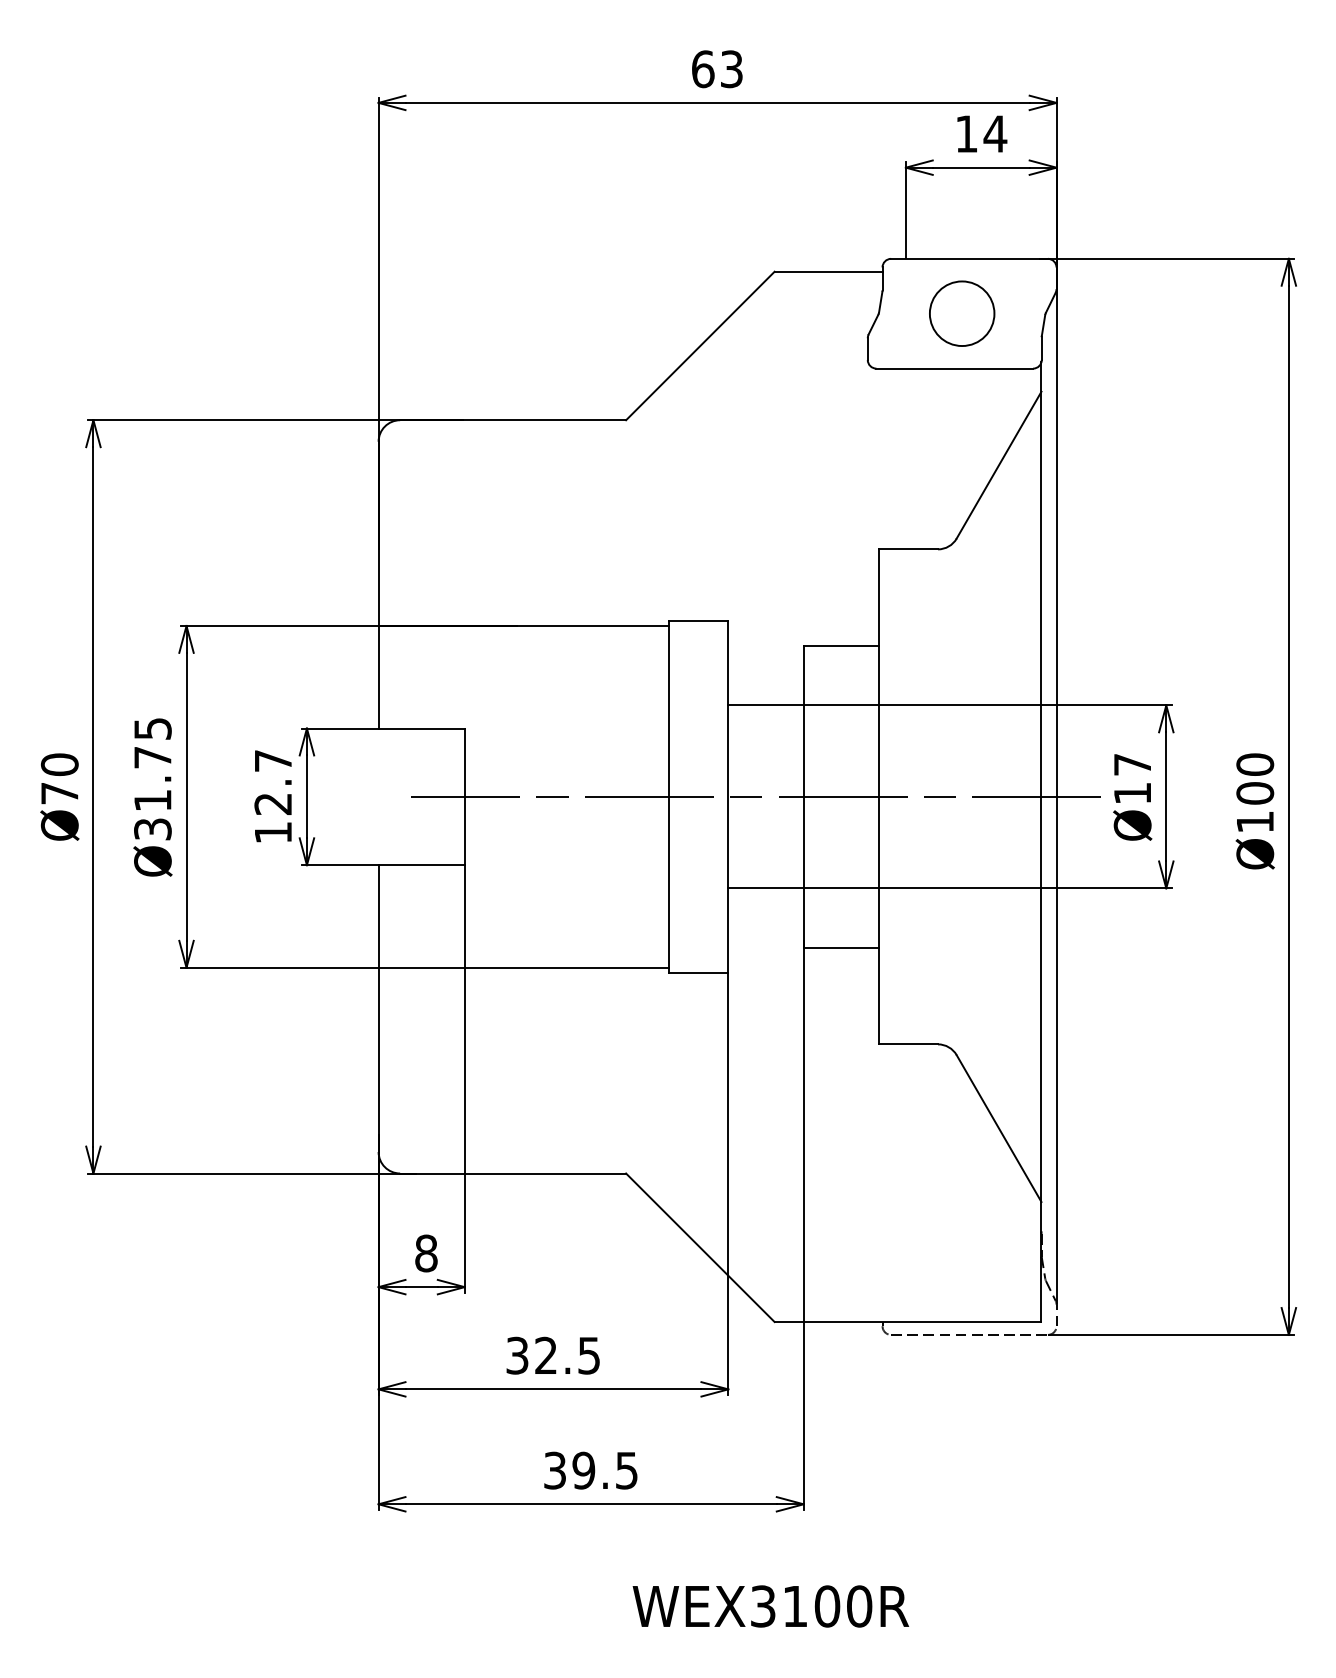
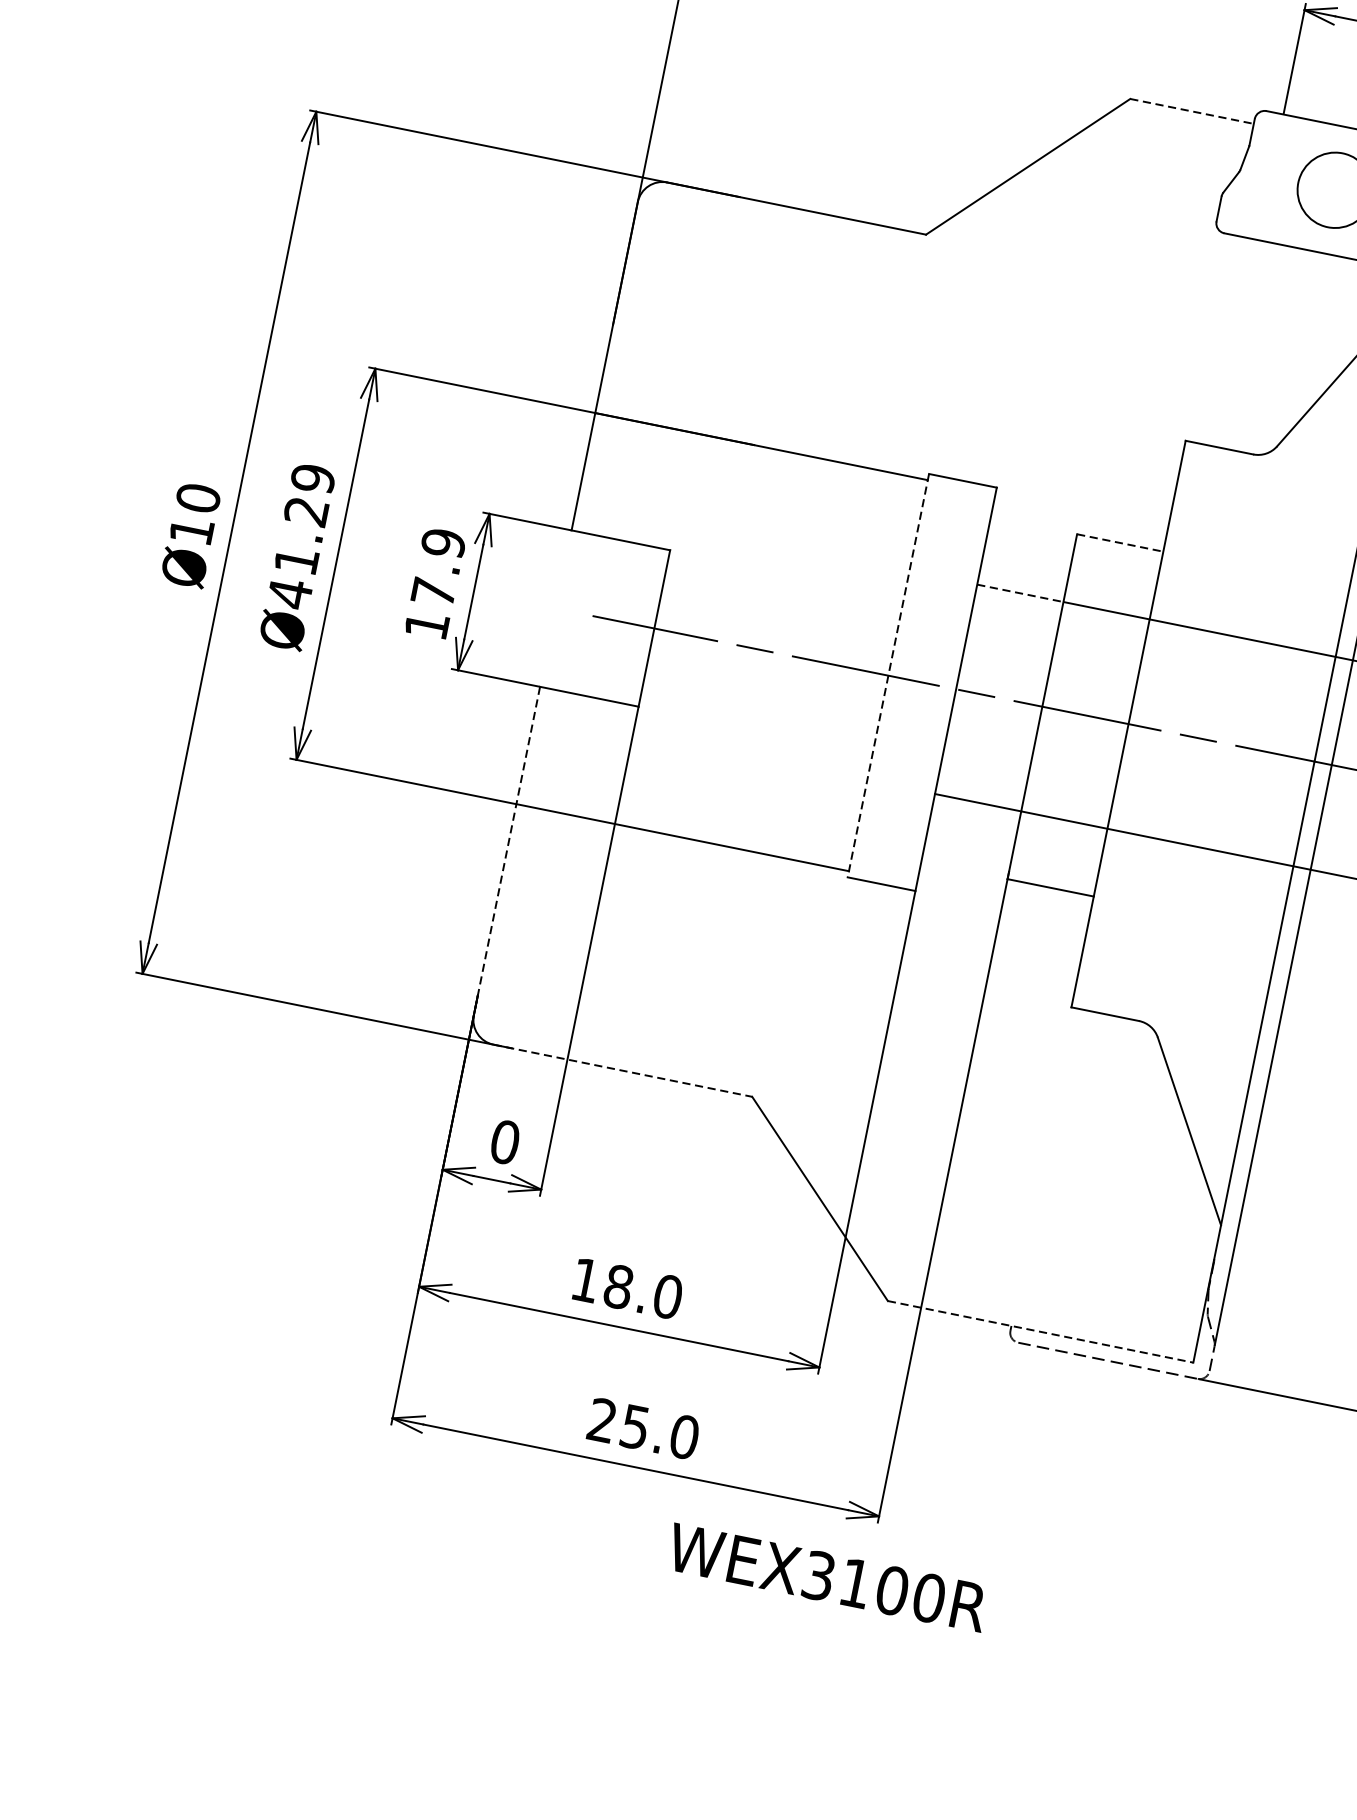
line: (828, 271) -> (1192, 111), solid -> dashed
line: (841, 646) -> (1120, 543), solid -> dashed
line: (766, 705) -> (1020, 593), solid -> dashed
text: (152, 779) -> (301, 536), Ø31.75 -> Ø41.29
text: (273, 782) -> (438, 567), 12.7 -> 17.9
text: (59, 793) -> (191, 531), Ø70 -> Ø10
line: (669, 797) -> (888, 676), solid -> dashed
line: (378, 1009) -> (506, 851), solid -> dashed
line: (513, 1173) -> (623, 1070), solid -> dashed
text: (426, 1253) -> (505, 1142), 8 -> 0
line: (908, 1322) -> (1041, 1332), solid -> dashed
text: (553, 1355) -> (627, 1288), 32.5 -> 18.0
text: (591, 1470) -> (644, 1428), 39.5 -> 25.0
text: (770, 1606) -> (827, 1577), moved

